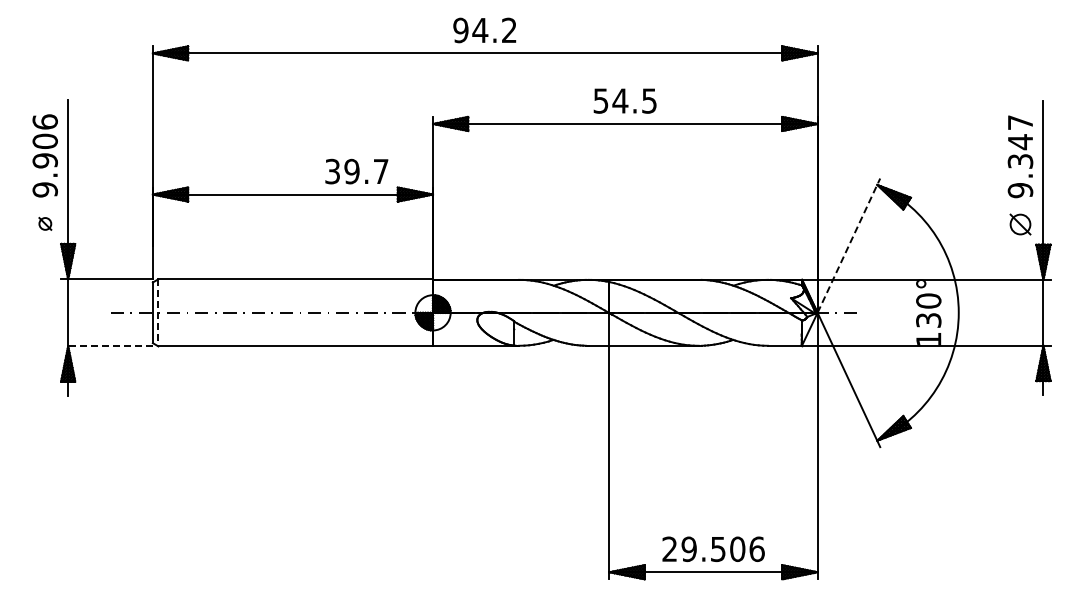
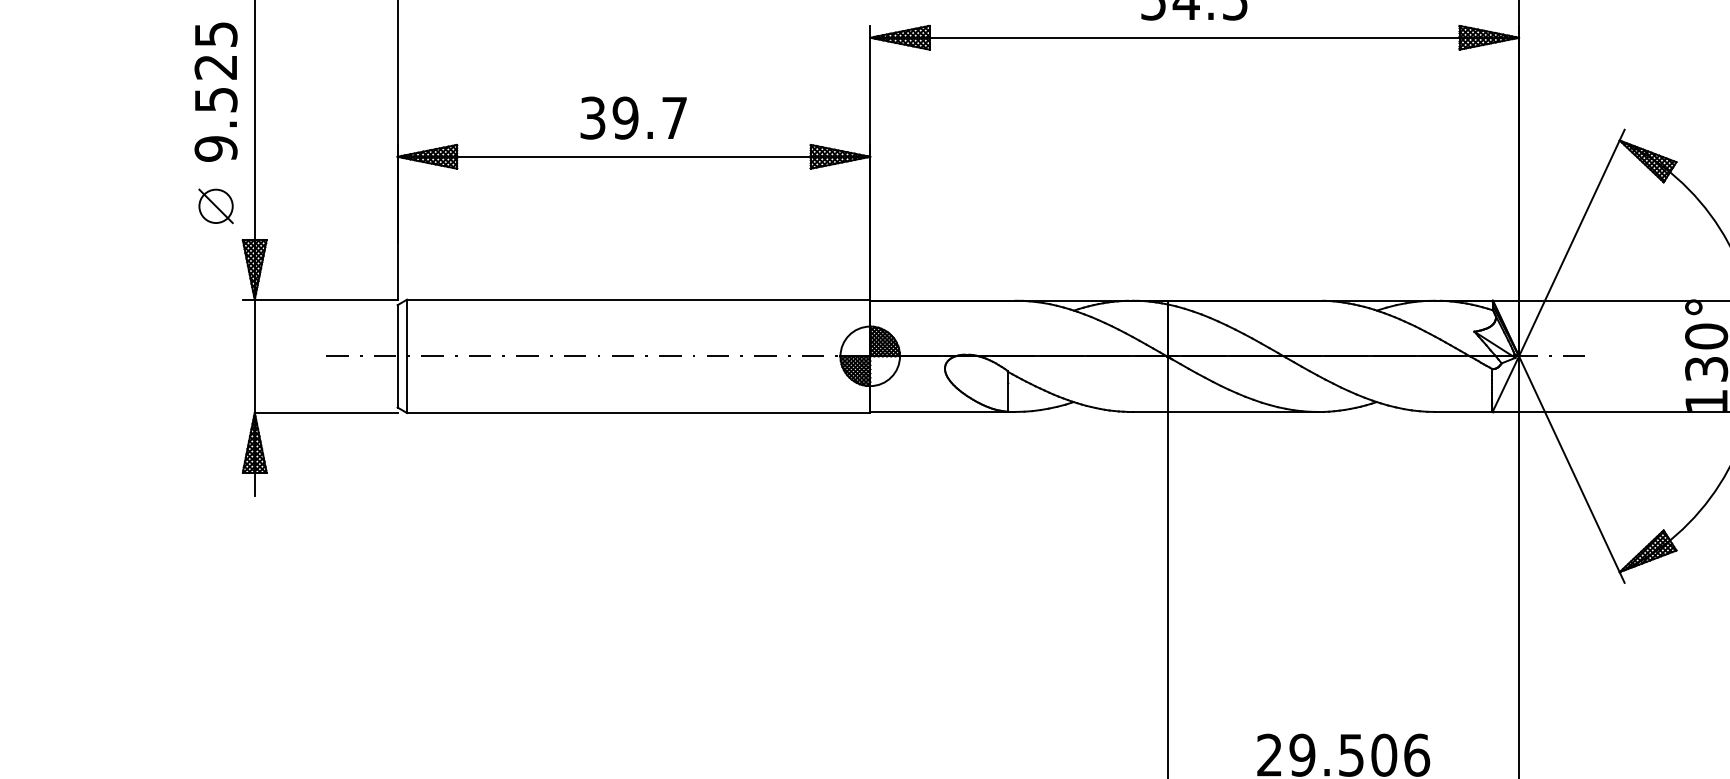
text: (44, 141) -> (214, 67), 9.906 -> 9.525
text: (356, 171) -> (633, 117), moved
part: (45, 223) -> (216, 205), size x1.67
line: (849, 245) -> (1572, 242), dashed -> solid
line: (158, 312) -> (407, 355), dashed -> solid
line: (110, 346) -> (326, 413), dashed -> solid

